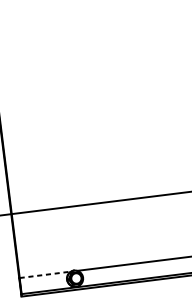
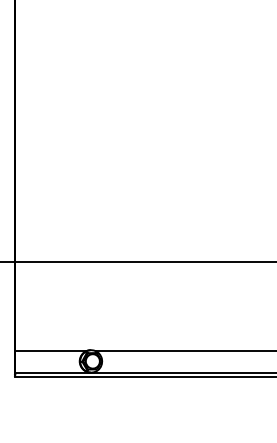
line: (45, 275) -> (50, 351), dashed -> solid

